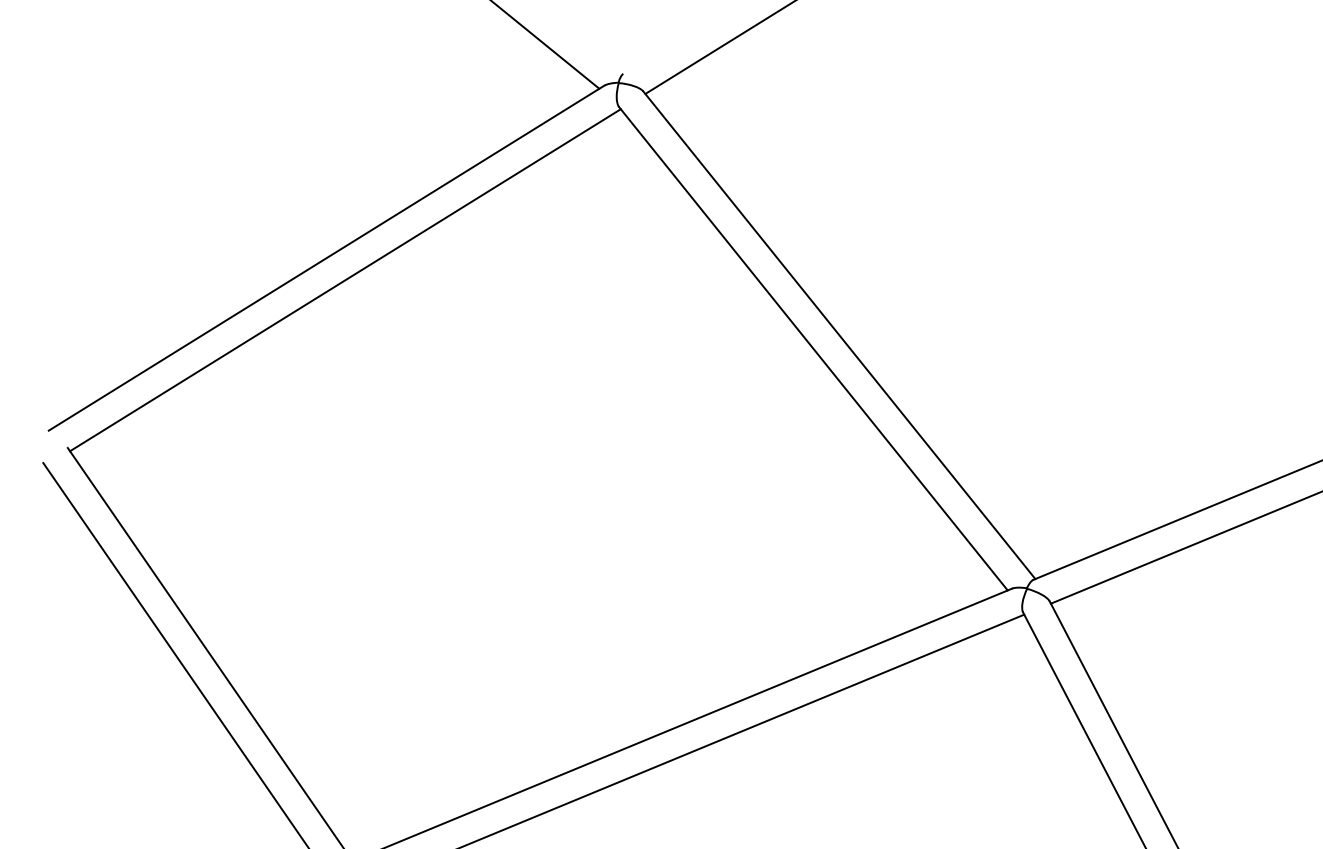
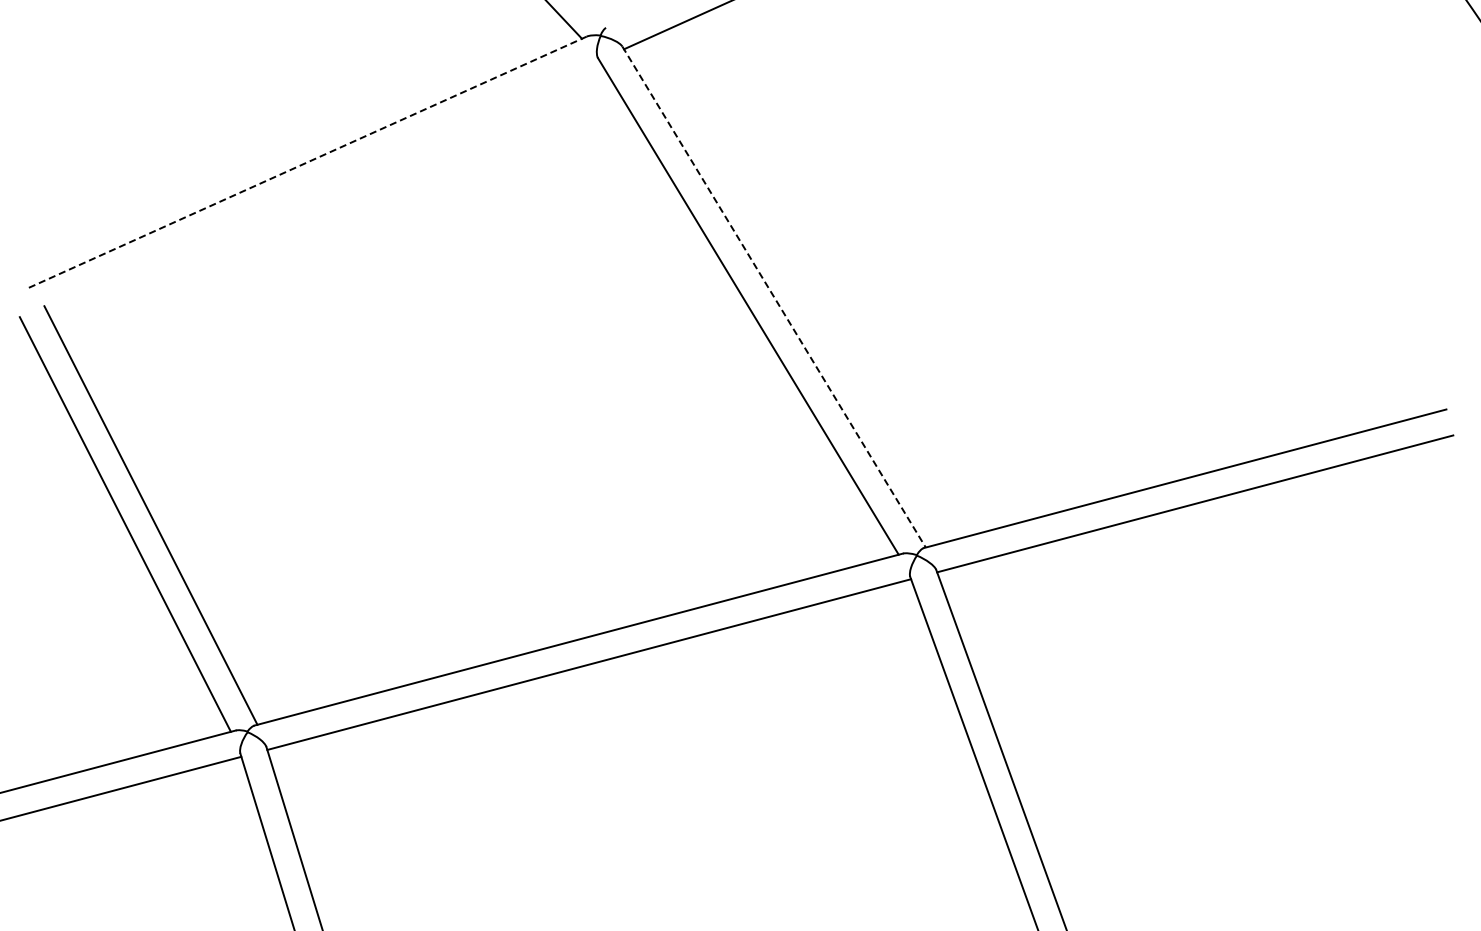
line: (326, 258) -> (307, 162), solid -> dashed
line: (345, 279) -> (322, 184), removed
line: (839, 335) -> (774, 297), solid -> dashed

